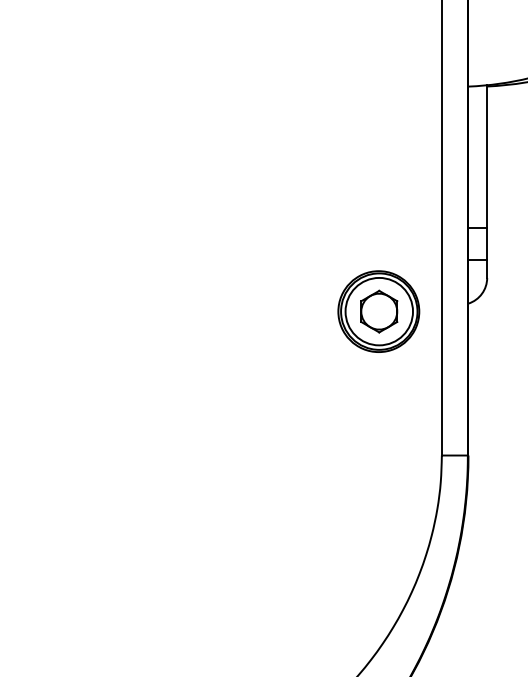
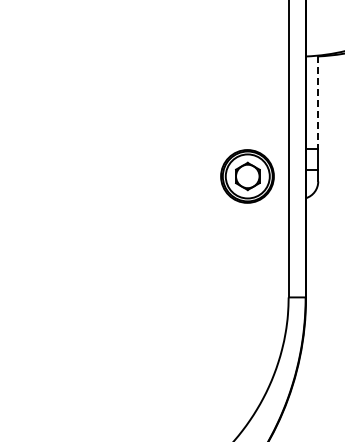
line: (487, 157) -> (318, 102), solid -> dashed
part: (378, 311) -> (247, 176), moved

